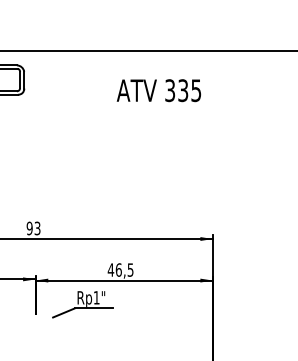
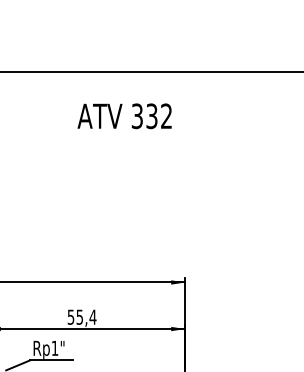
text: (196, 90) -> (166, 116), 335 -> 332
text: (120, 269) -> (81, 316), 46,5 -> 55,4

